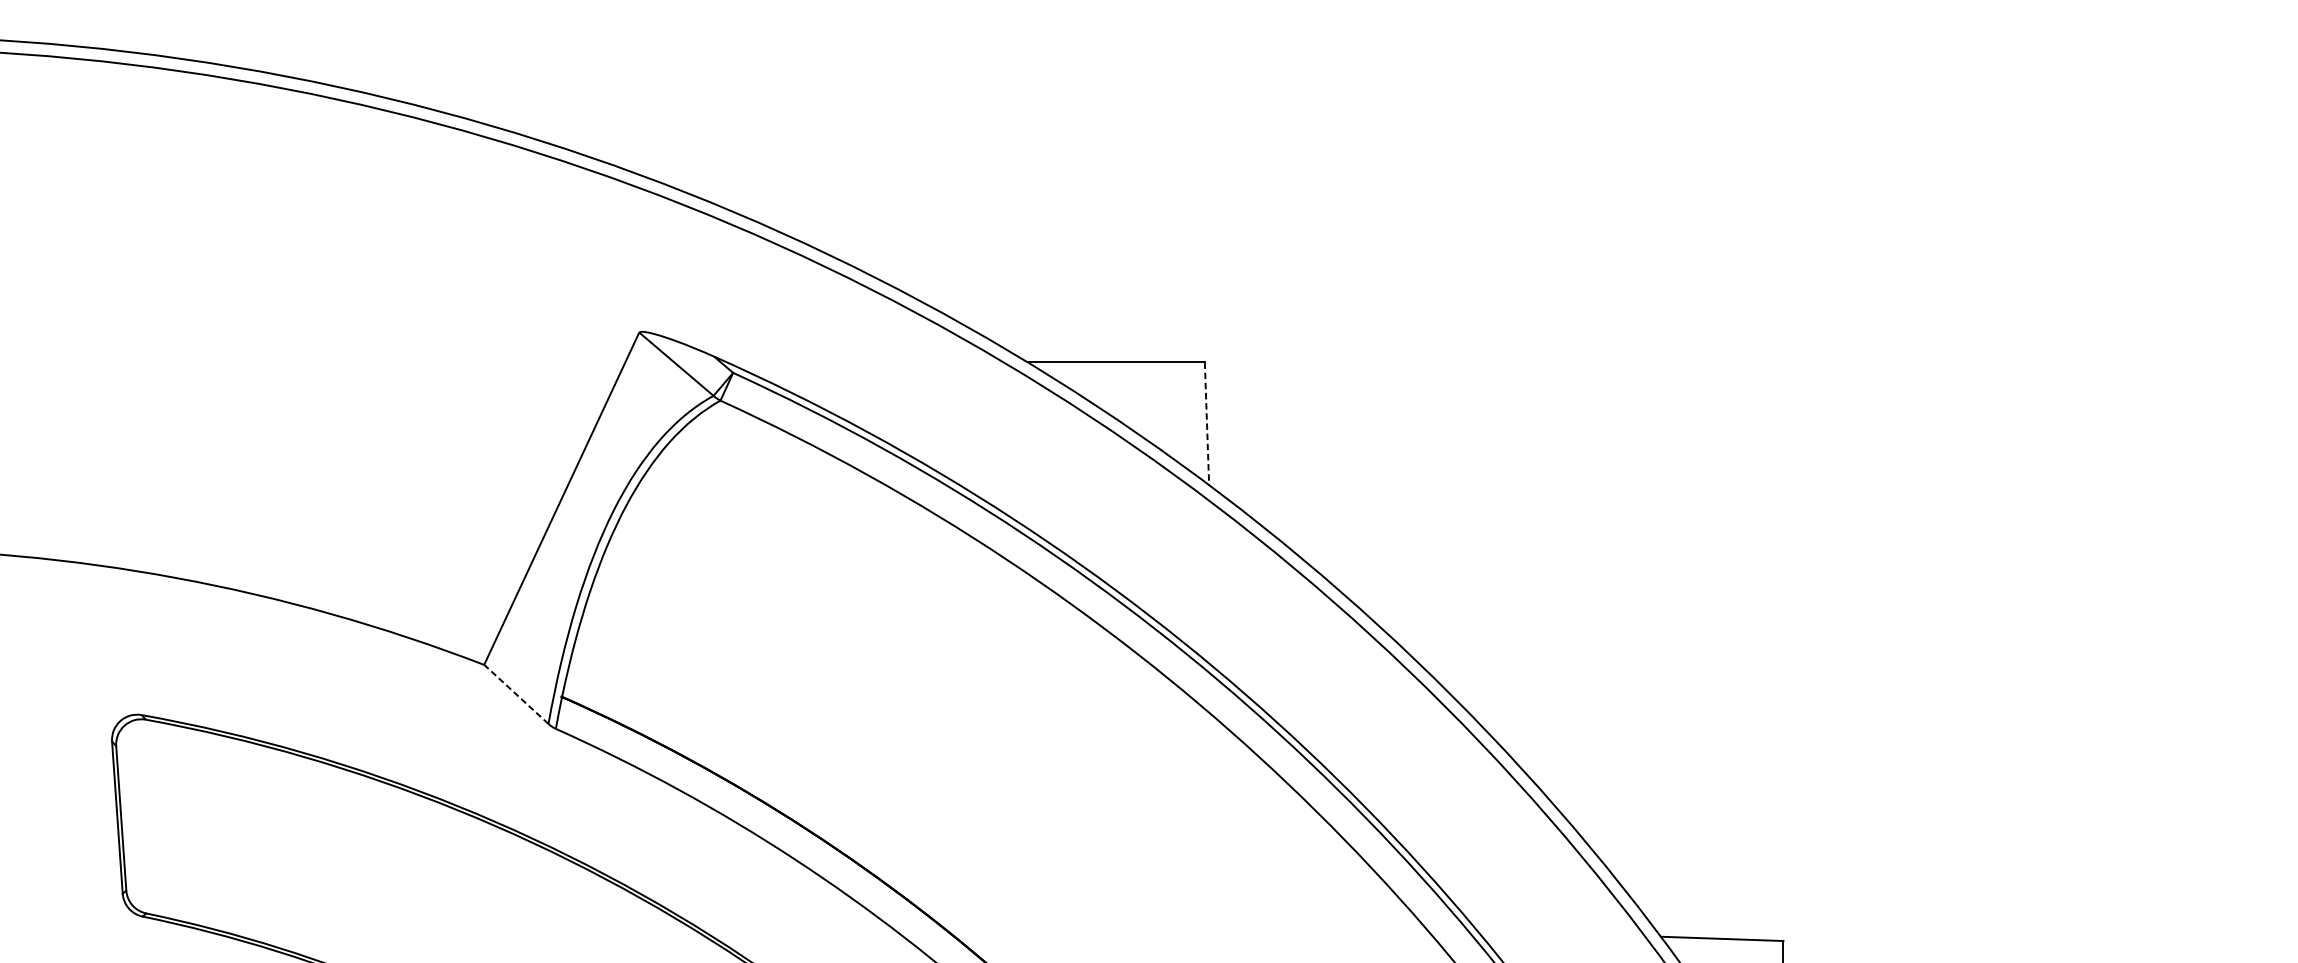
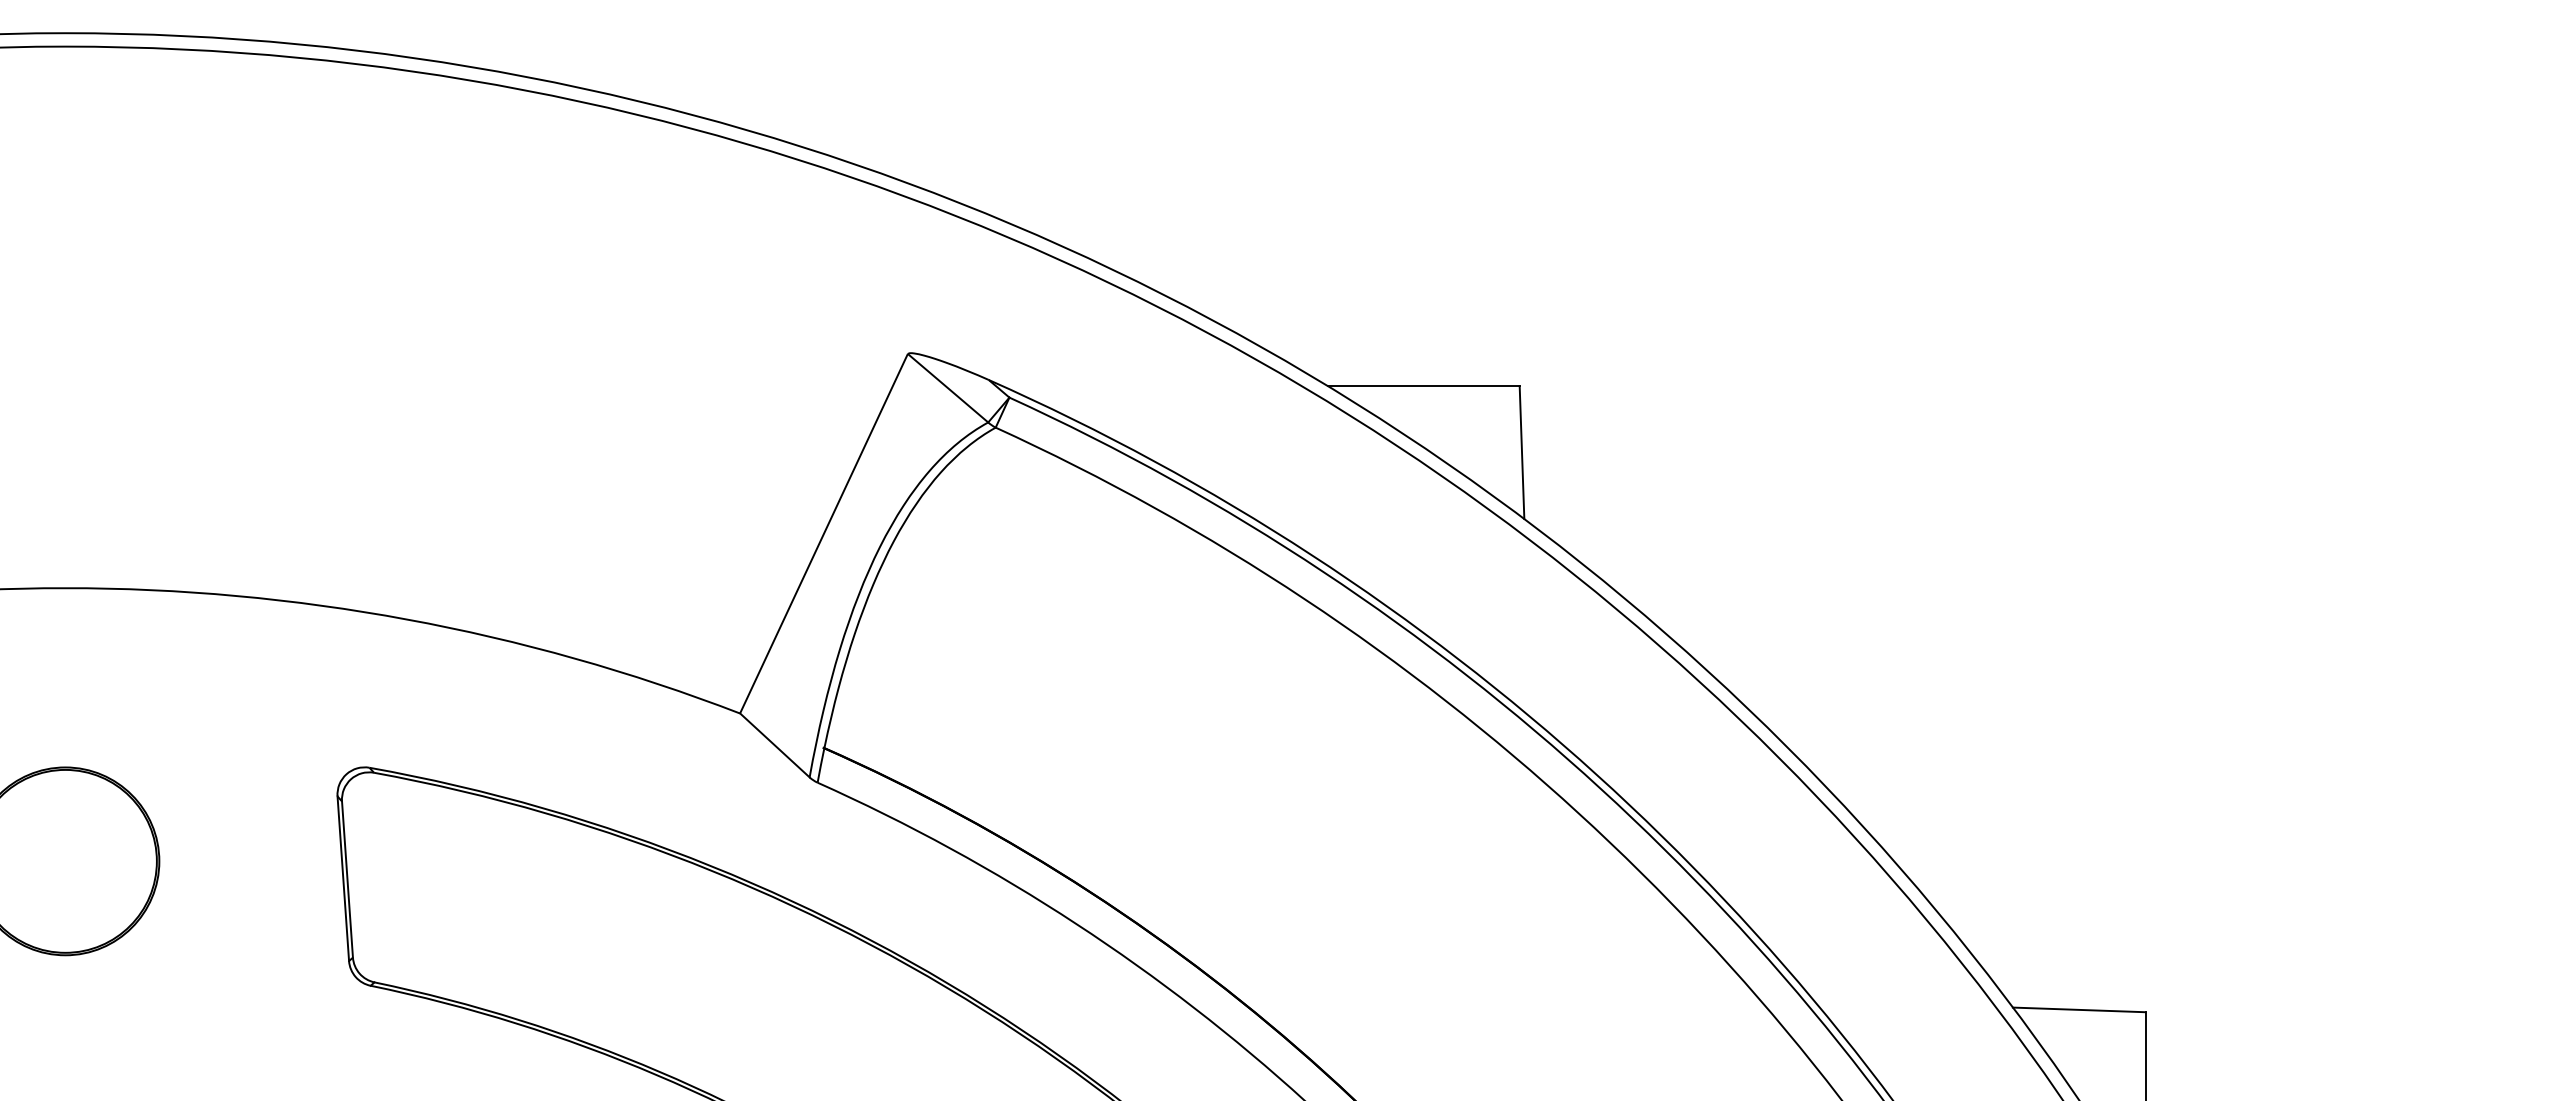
line: (1207, 424) -> (1522, 453), dashed -> solid
line: (515, 694) -> (774, 745), dashed -> solid

